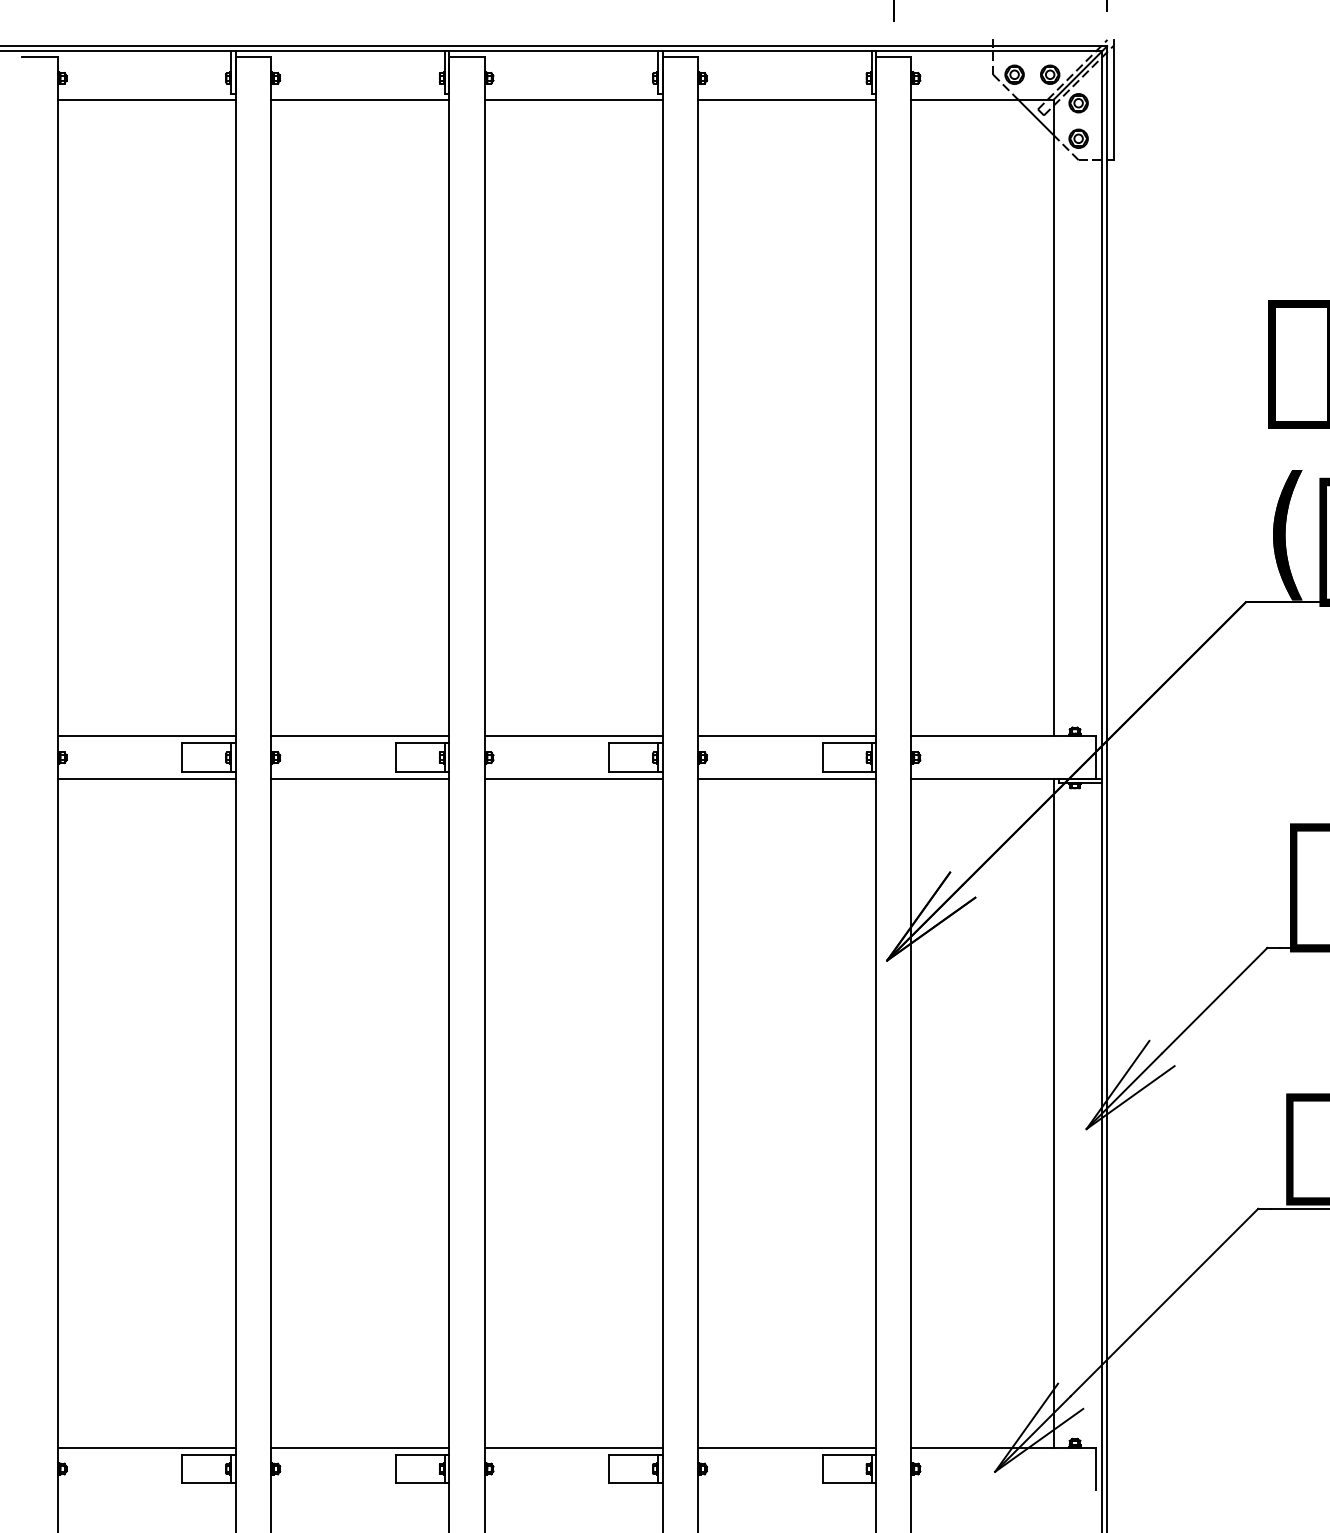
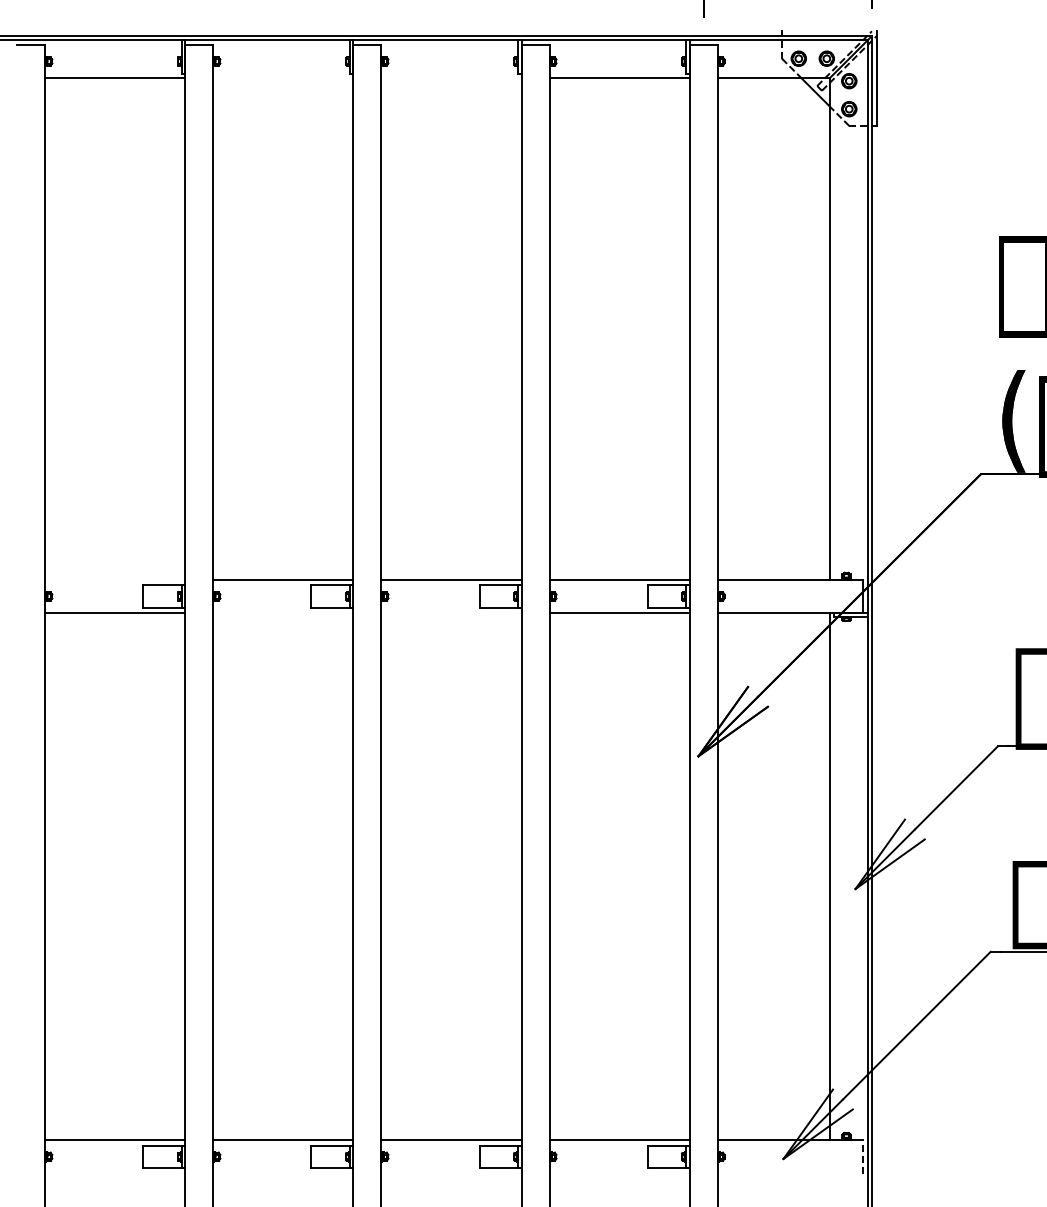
line: (360, 99) -> (283, 78), removed
line: (573, 99) -> (451, 78), removed
line: (146, 736) -> (115, 579), removed
line: (360, 779) -> (283, 613), removed
line: (573, 779) -> (451, 613), removed
line: (1096, 1468) -> (863, 1156), solid -> dashed

